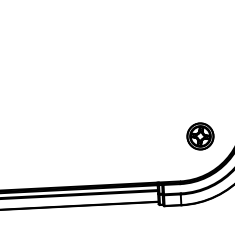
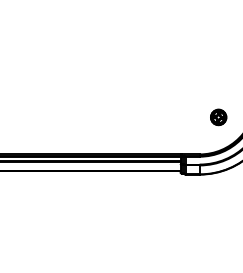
part: (200, 136) -> (218, 117), size x0.7

